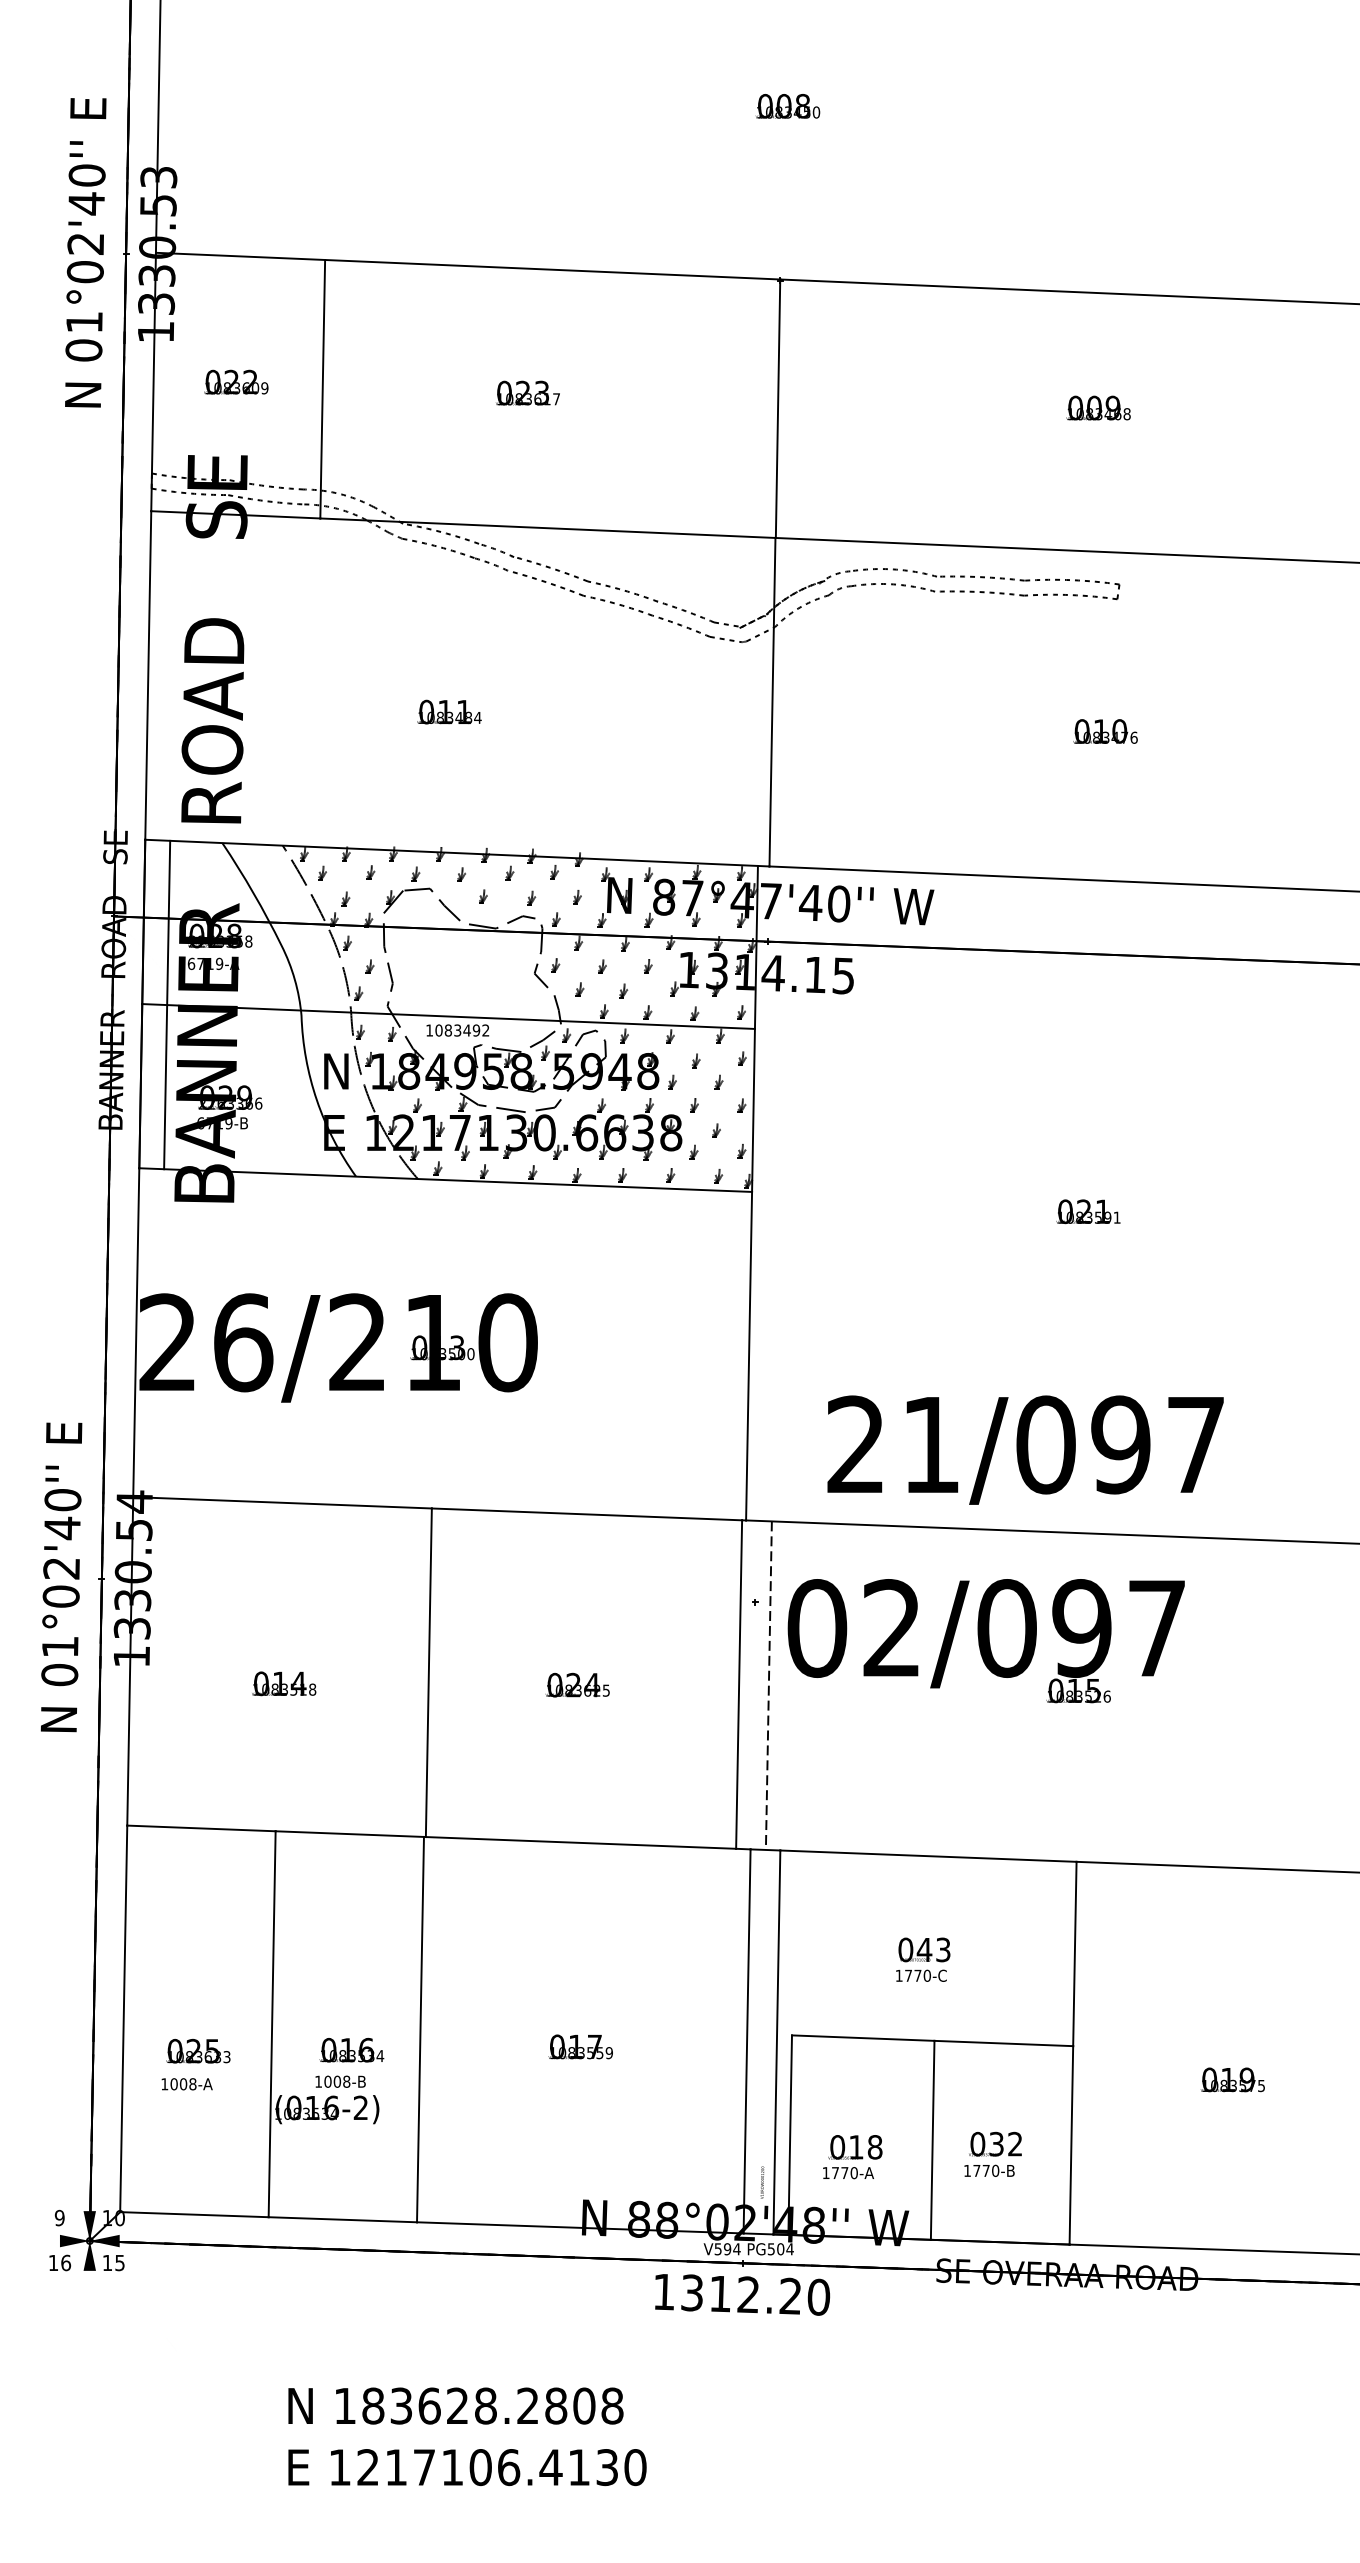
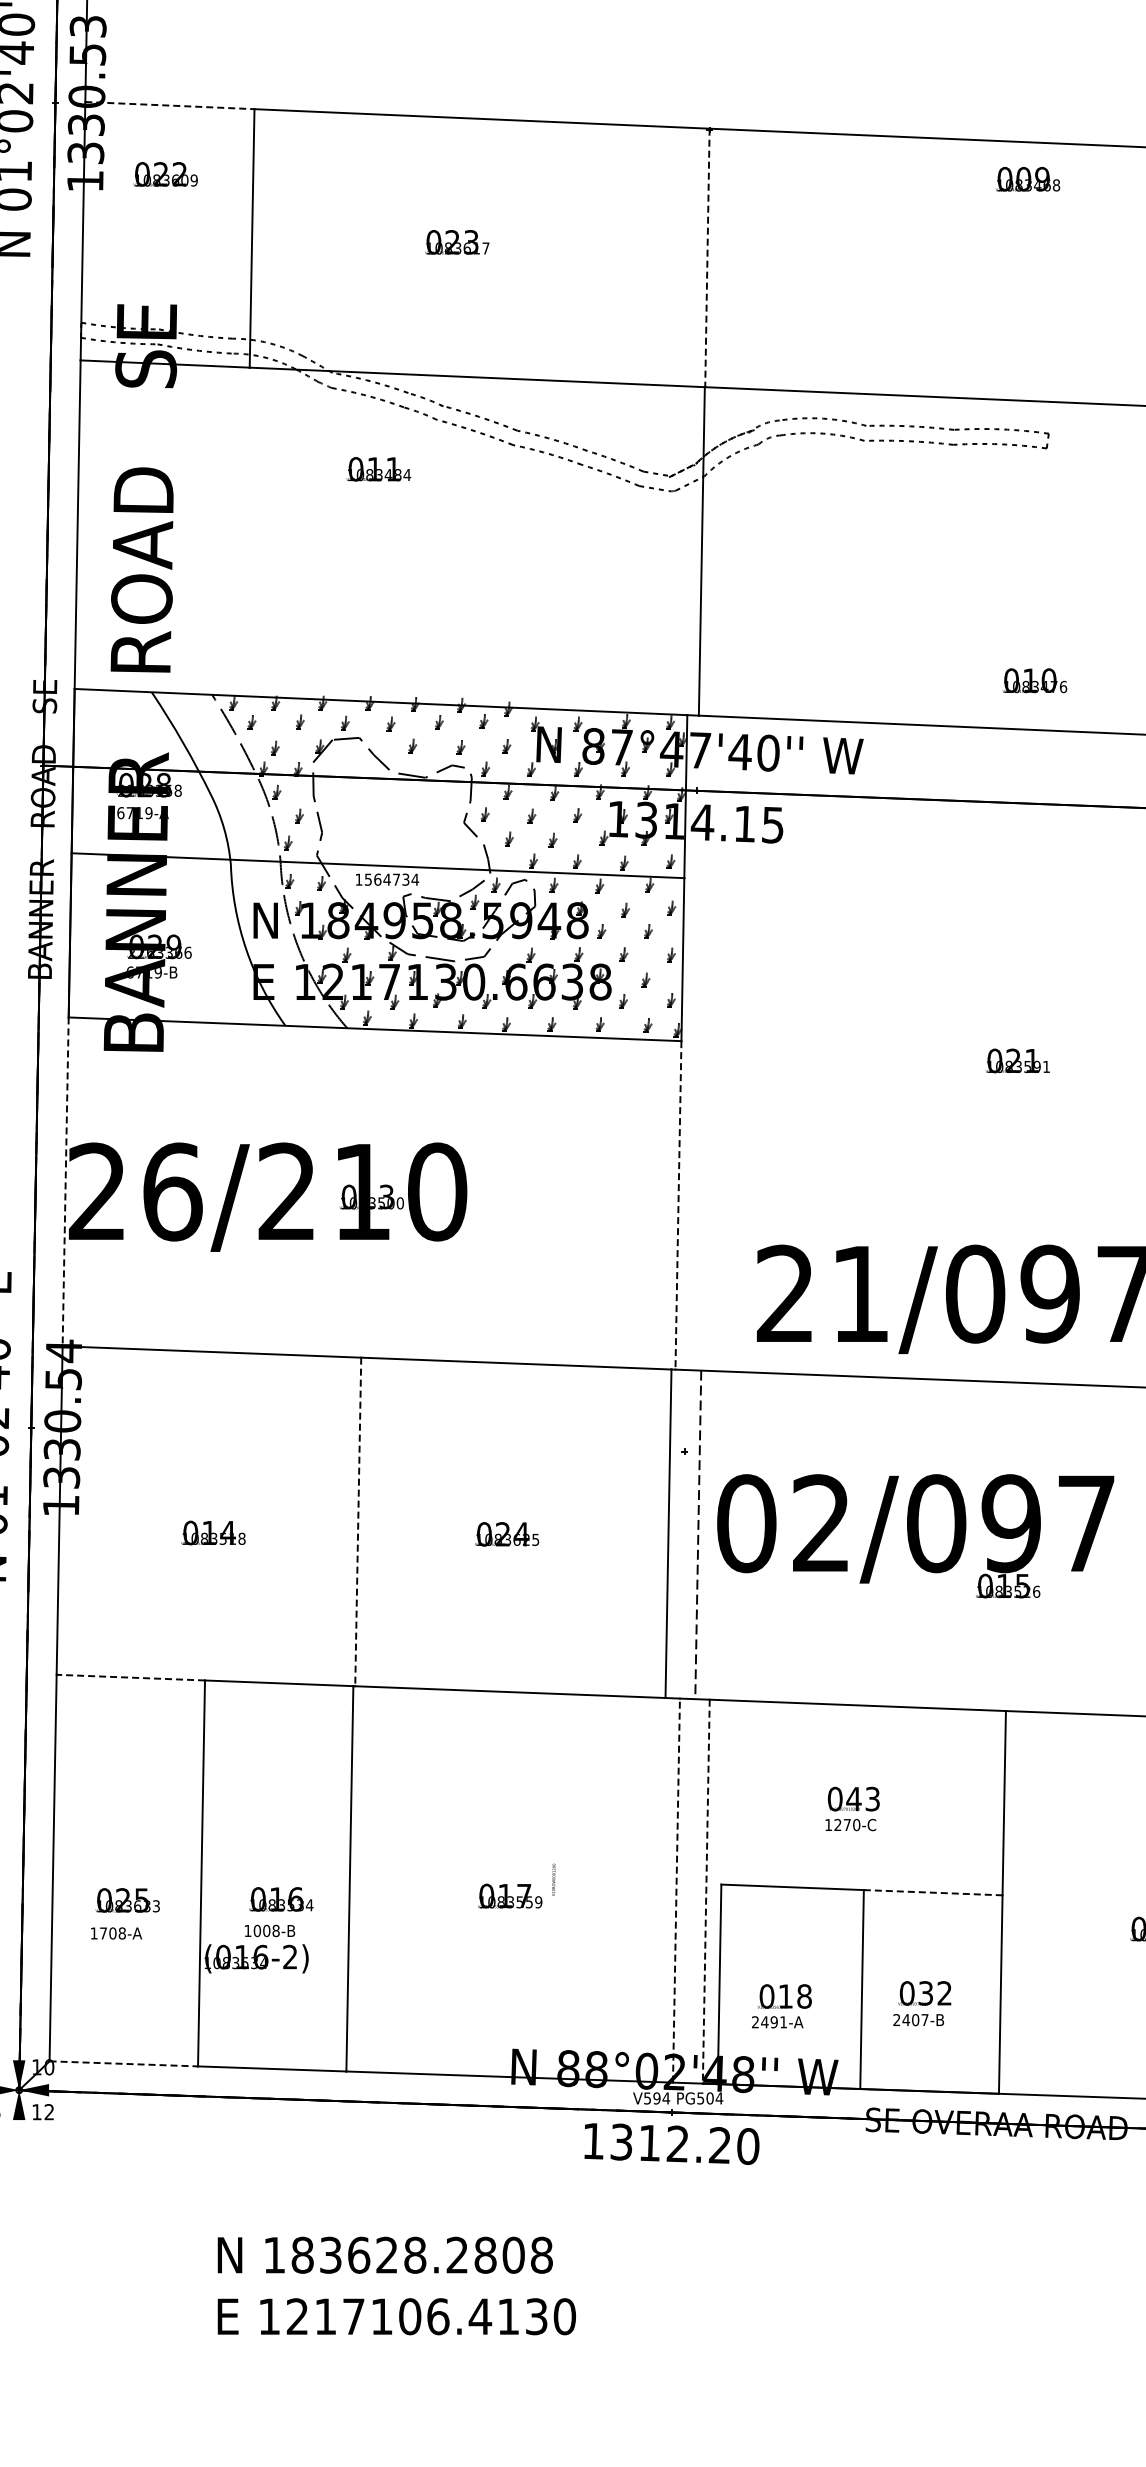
line: (240, 256) -> (169, 105), solid -> dashed
text: (236, 381) -> (165, 173), moved
text: (1098, 407) -> (1027, 178), moved
line: (778, 409) -> (707, 258), solid -> dashed
text: (449, 711) -> (378, 468), moved
text: (1105, 731) -> (1034, 680), moved
line: (167, 1004) -> (96, 853), removed
text: (462, 1030) -> (391, 879), 1083492 -> 1564734
line: (136, 1333) -> (65, 1182), solid -> dashed
line: (749, 1356) -> (678, 1205), solid -> dashed
text: (985, 1641) -> (914, 1536), moved
line: (428, 1673) -> (357, 1522), solid -> dashed
line: (200, 1828) -> (129, 1677), solid -> dashed
text: (908, 1975) -> (837, 1824), 1770-C -> 1270-C
line: (747, 2040) -> (676, 1889), solid -> dashed
line: (776, 2042) -> (705, 1891), solid -> dashed
line: (1004, 2043) -> (933, 1892), solid -> dashed
text: (173, 2084) -> (102, 1933), 1008-A -> 1708-A
text: (981, 2170) -> (910, 2019), 1770-B -> 2407-B
text: (839, 2173) -> (768, 2022), 1770-A -> 2491-A
text: (762, 2182) -> (553, 1879), moved
line: (194, 2214) -> (123, 2063), solid -> dashed
text: (119, 2262) -> (48, 2111), 15 -> 12

